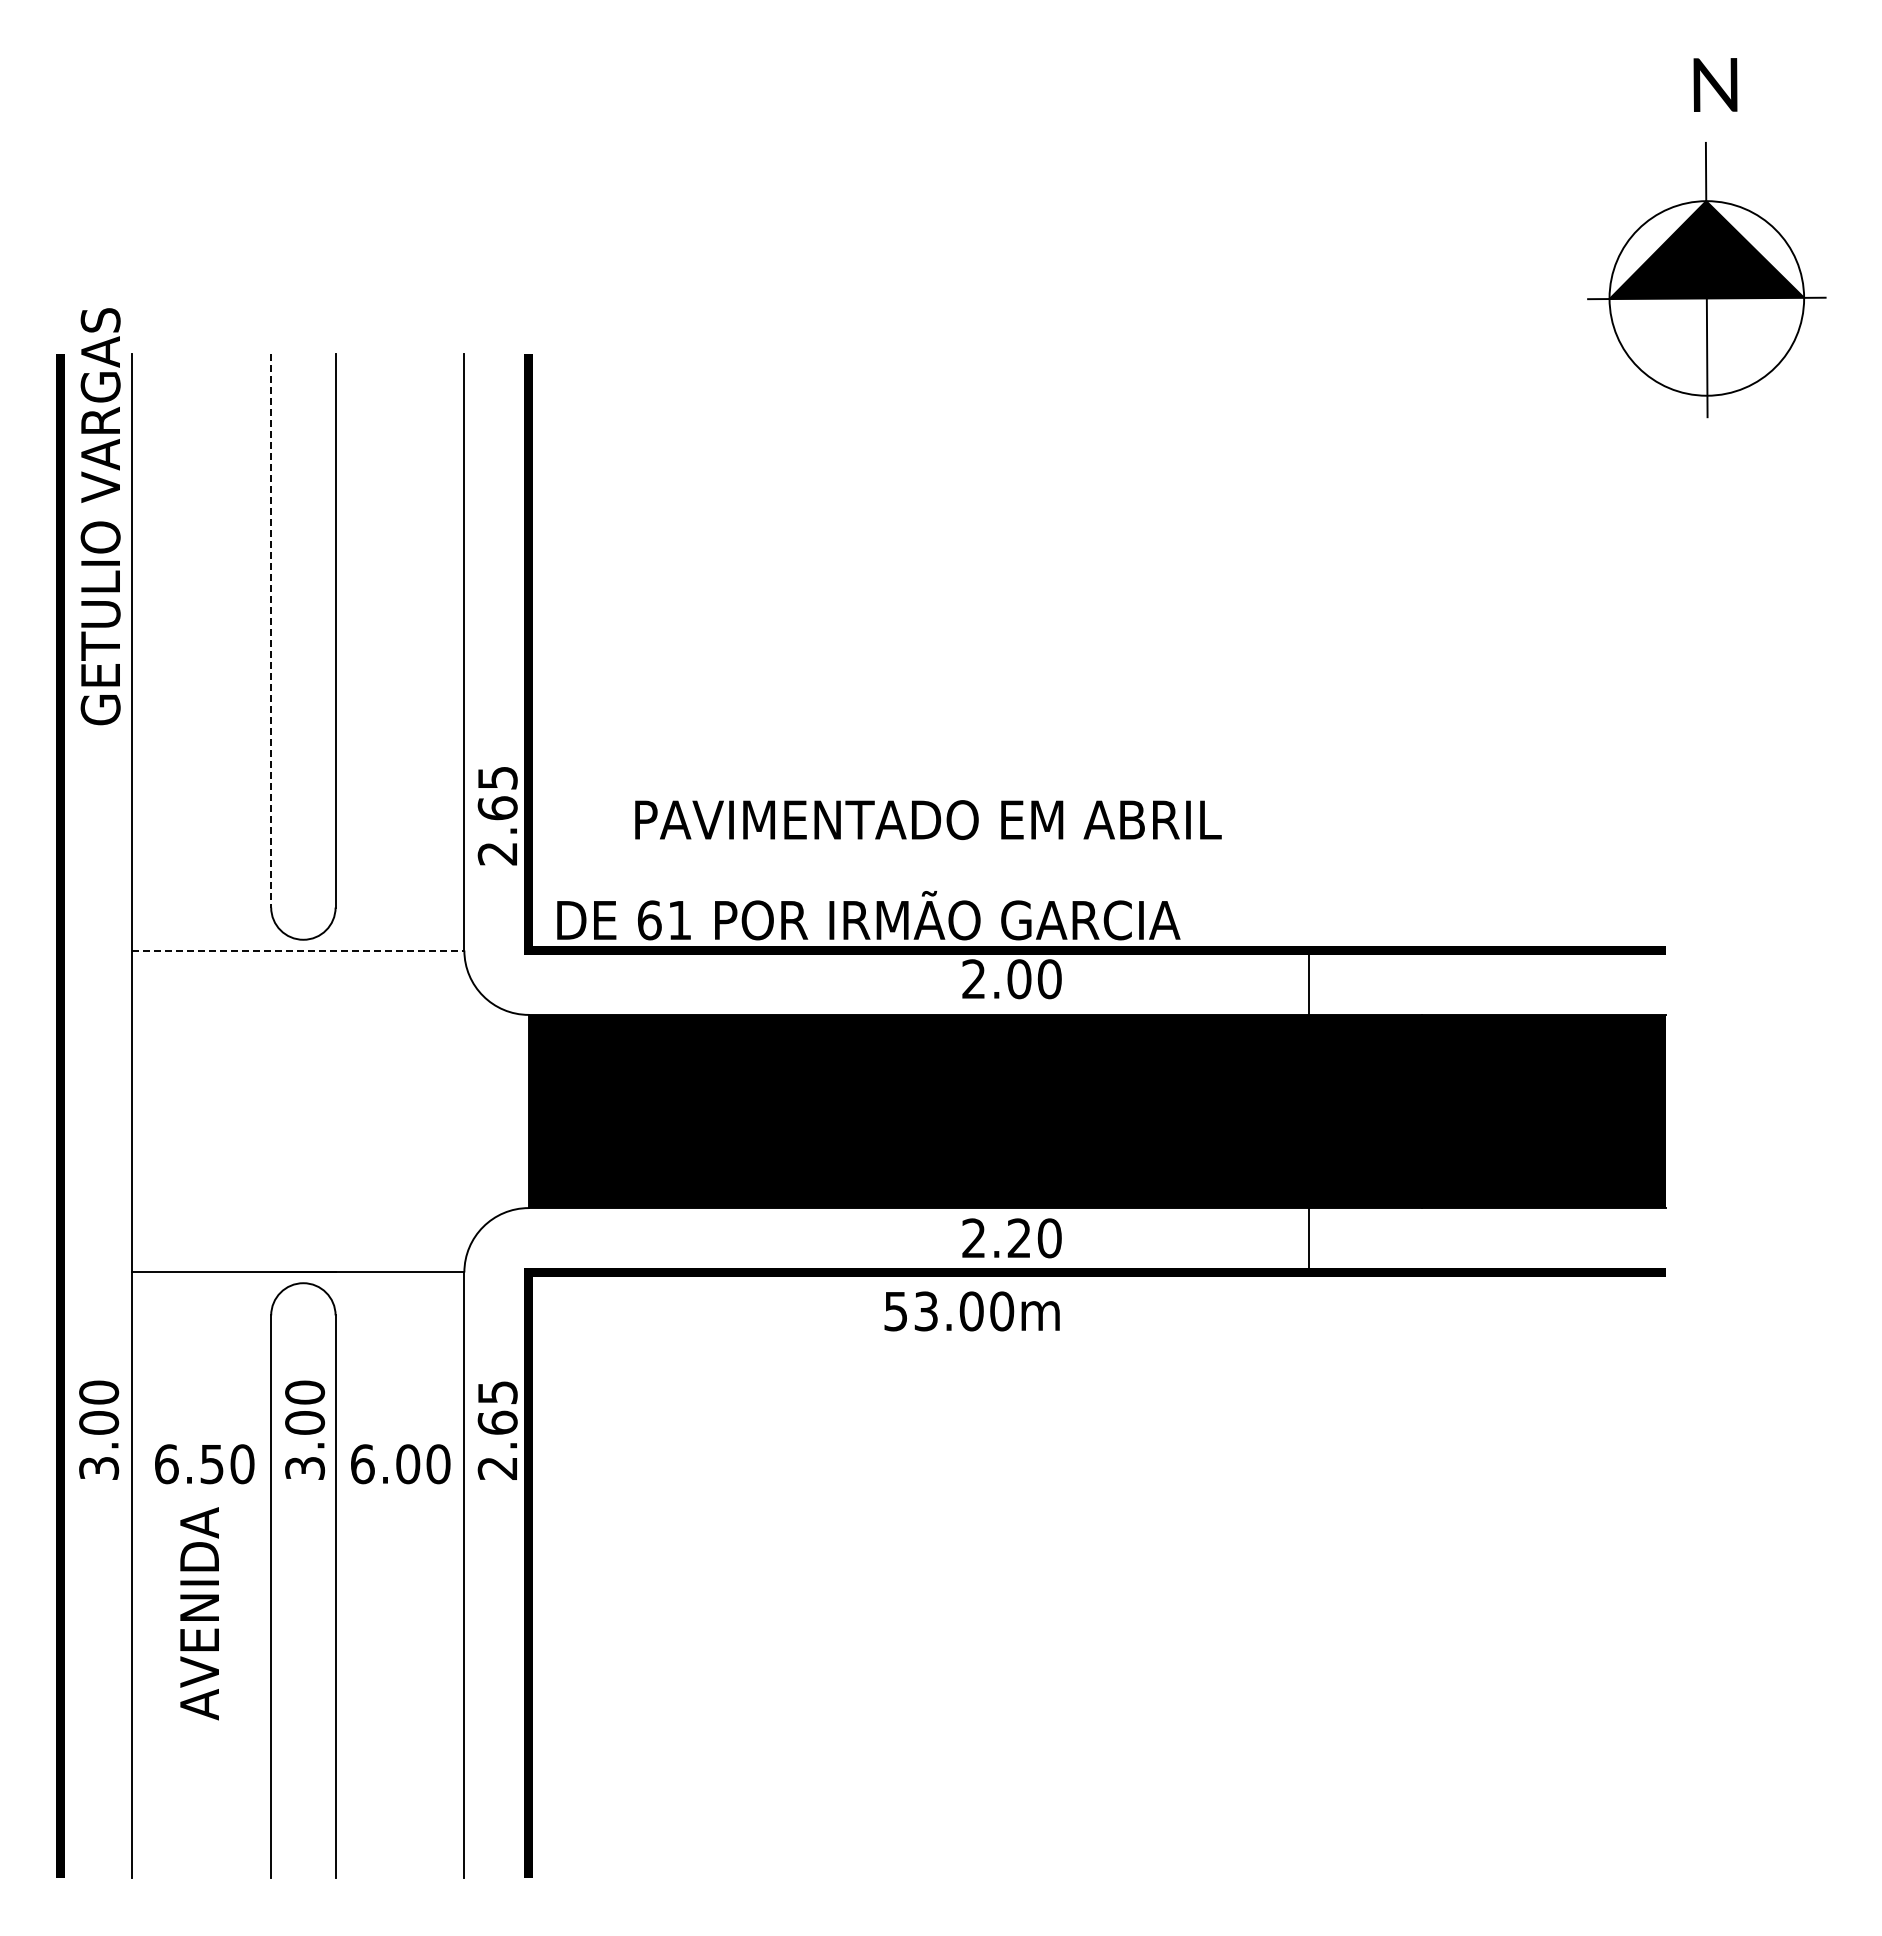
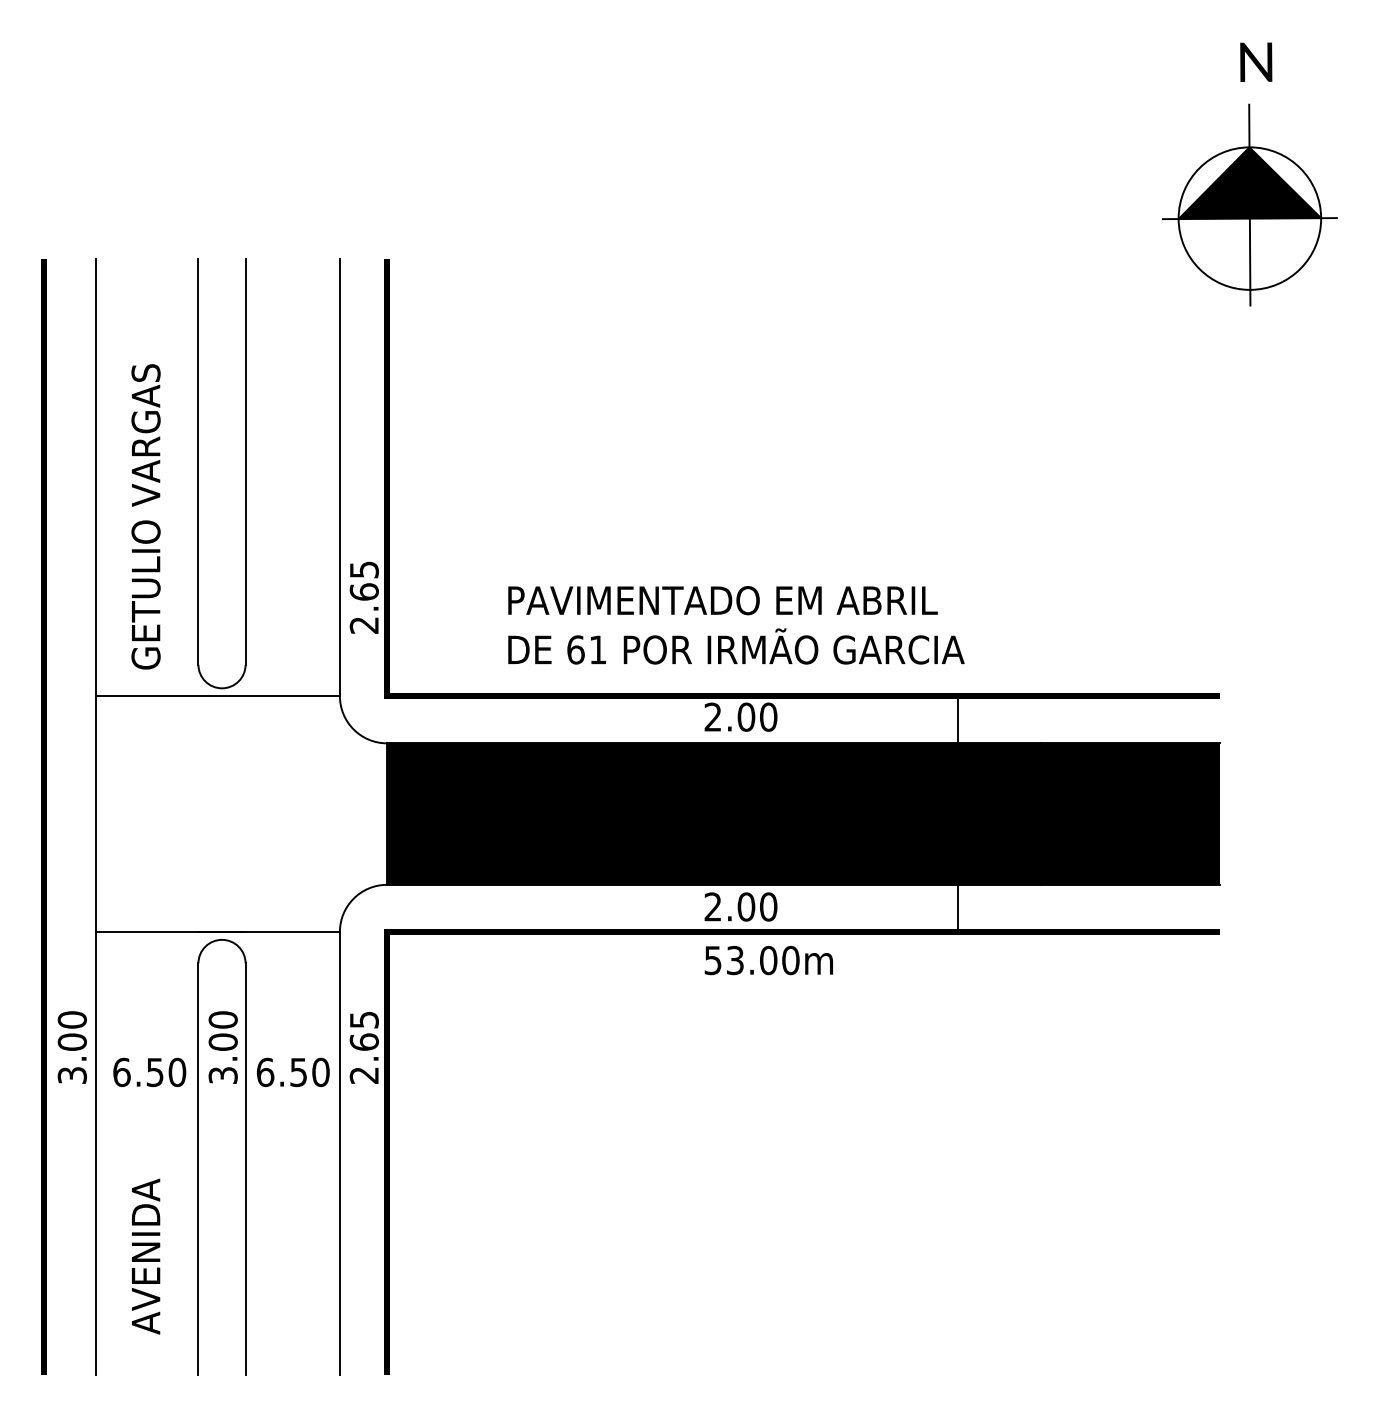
text: (100, 516) -> (145, 516), moved
line: (271, 630) -> (198, 461), dashed -> solid
text: (928, 819) -> (723, 600), moved
text: (868, 915) -> (736, 646), moved
line: (298, 950) -> (218, 696), dashed -> solid
text: (1019, 1238) -> (746, 907), 2.20 -> 2.00
text: (971, 1311) -> (768, 960), moved
text: (408, 1464) -> (298, 1072), 6.00 -> 6.50
text: (199, 1613) -> (145, 1256), moved

